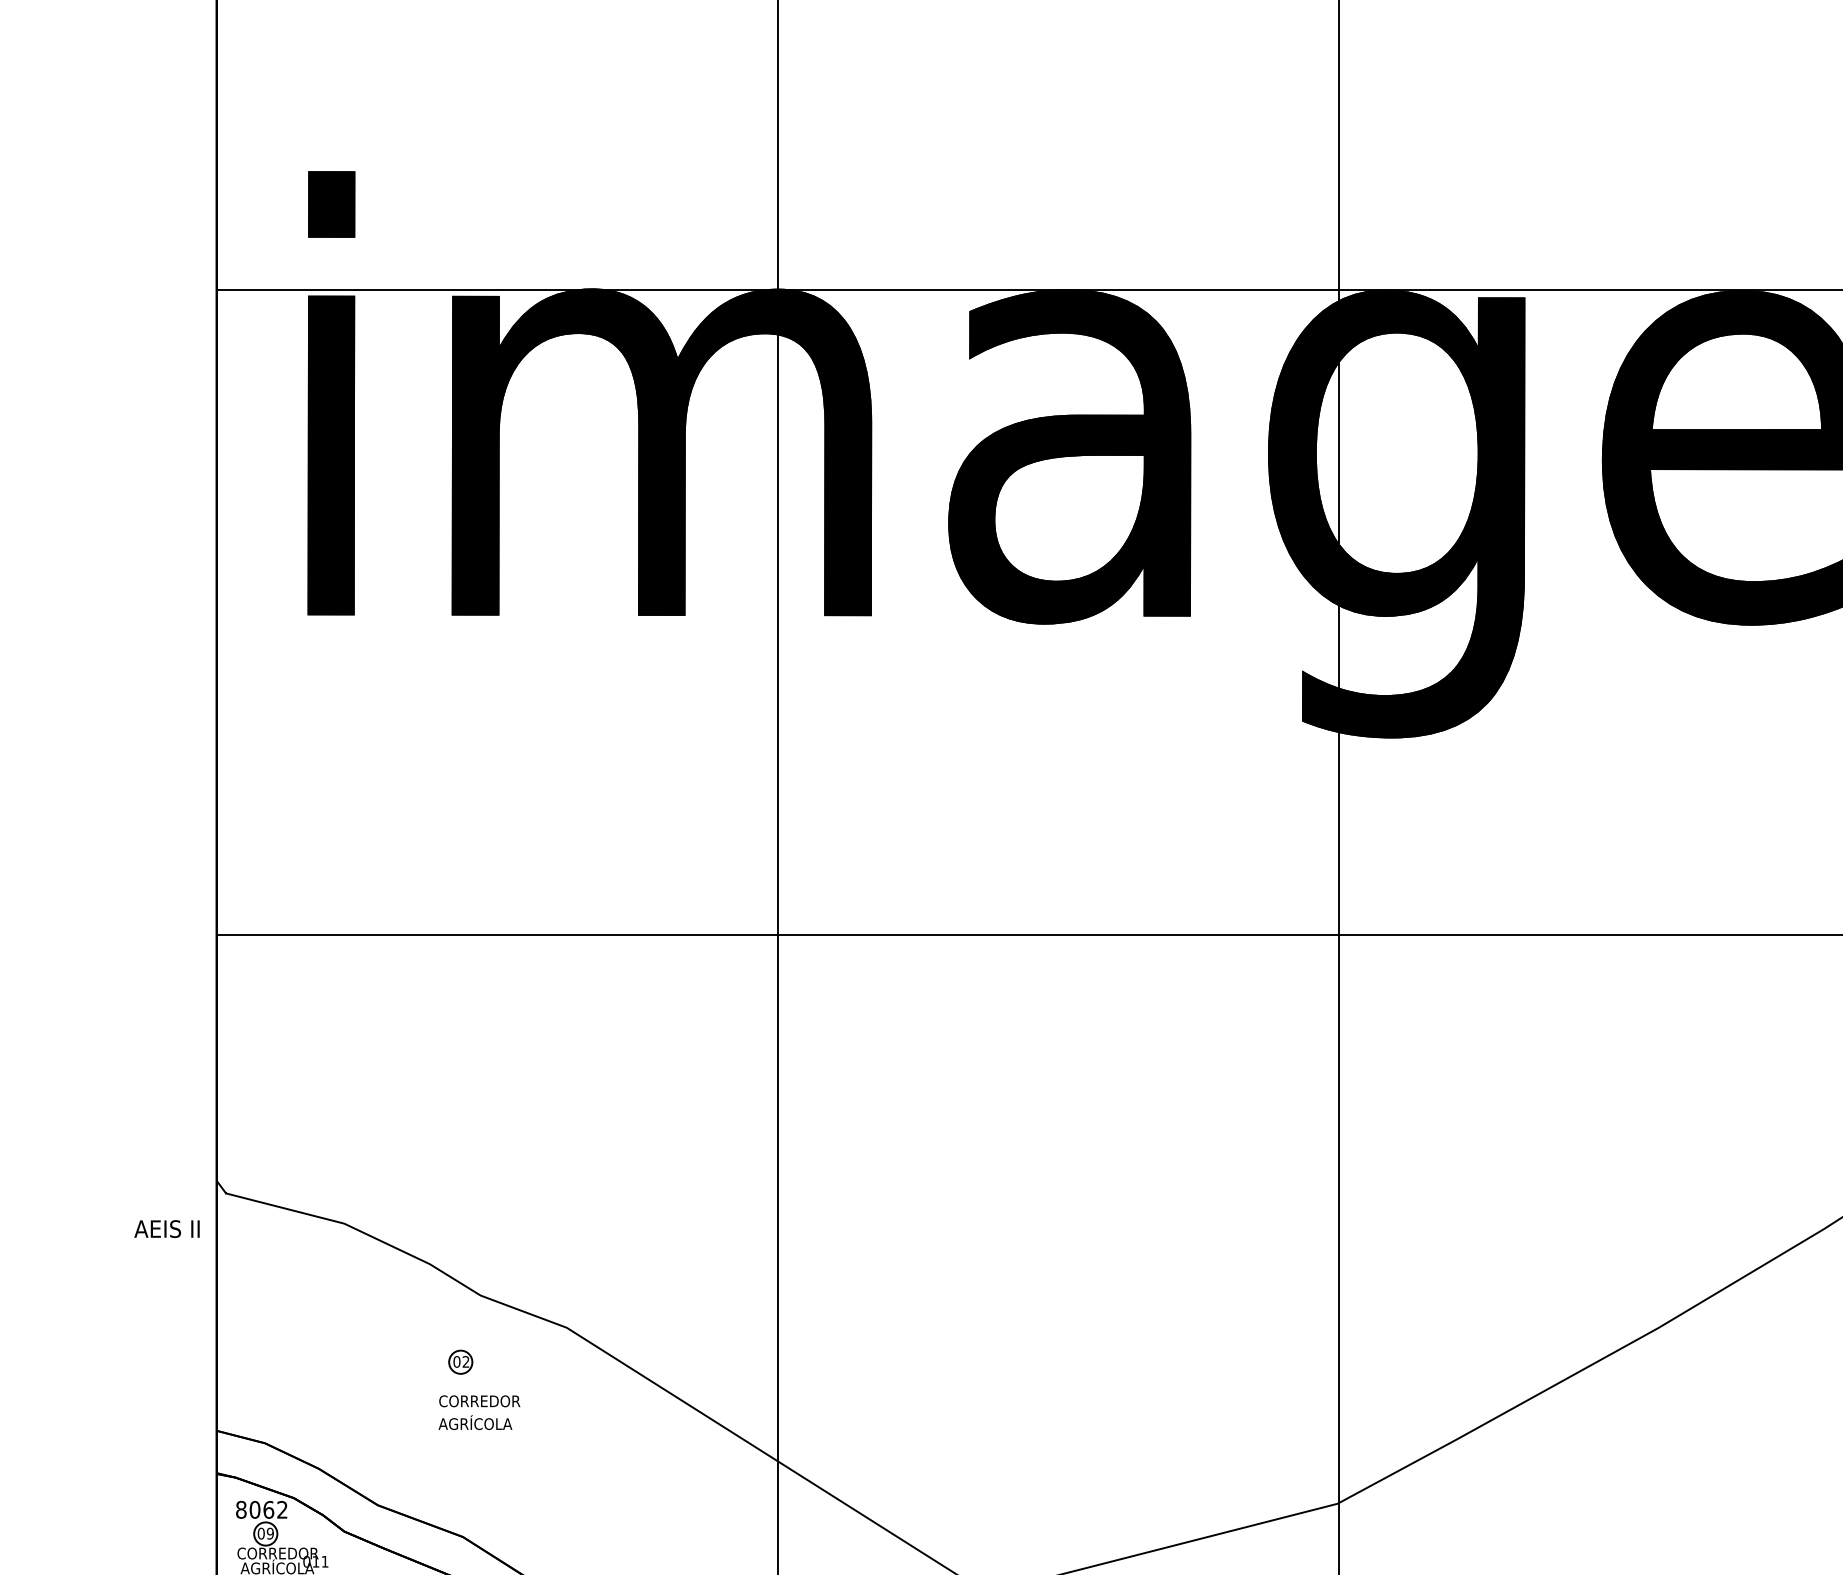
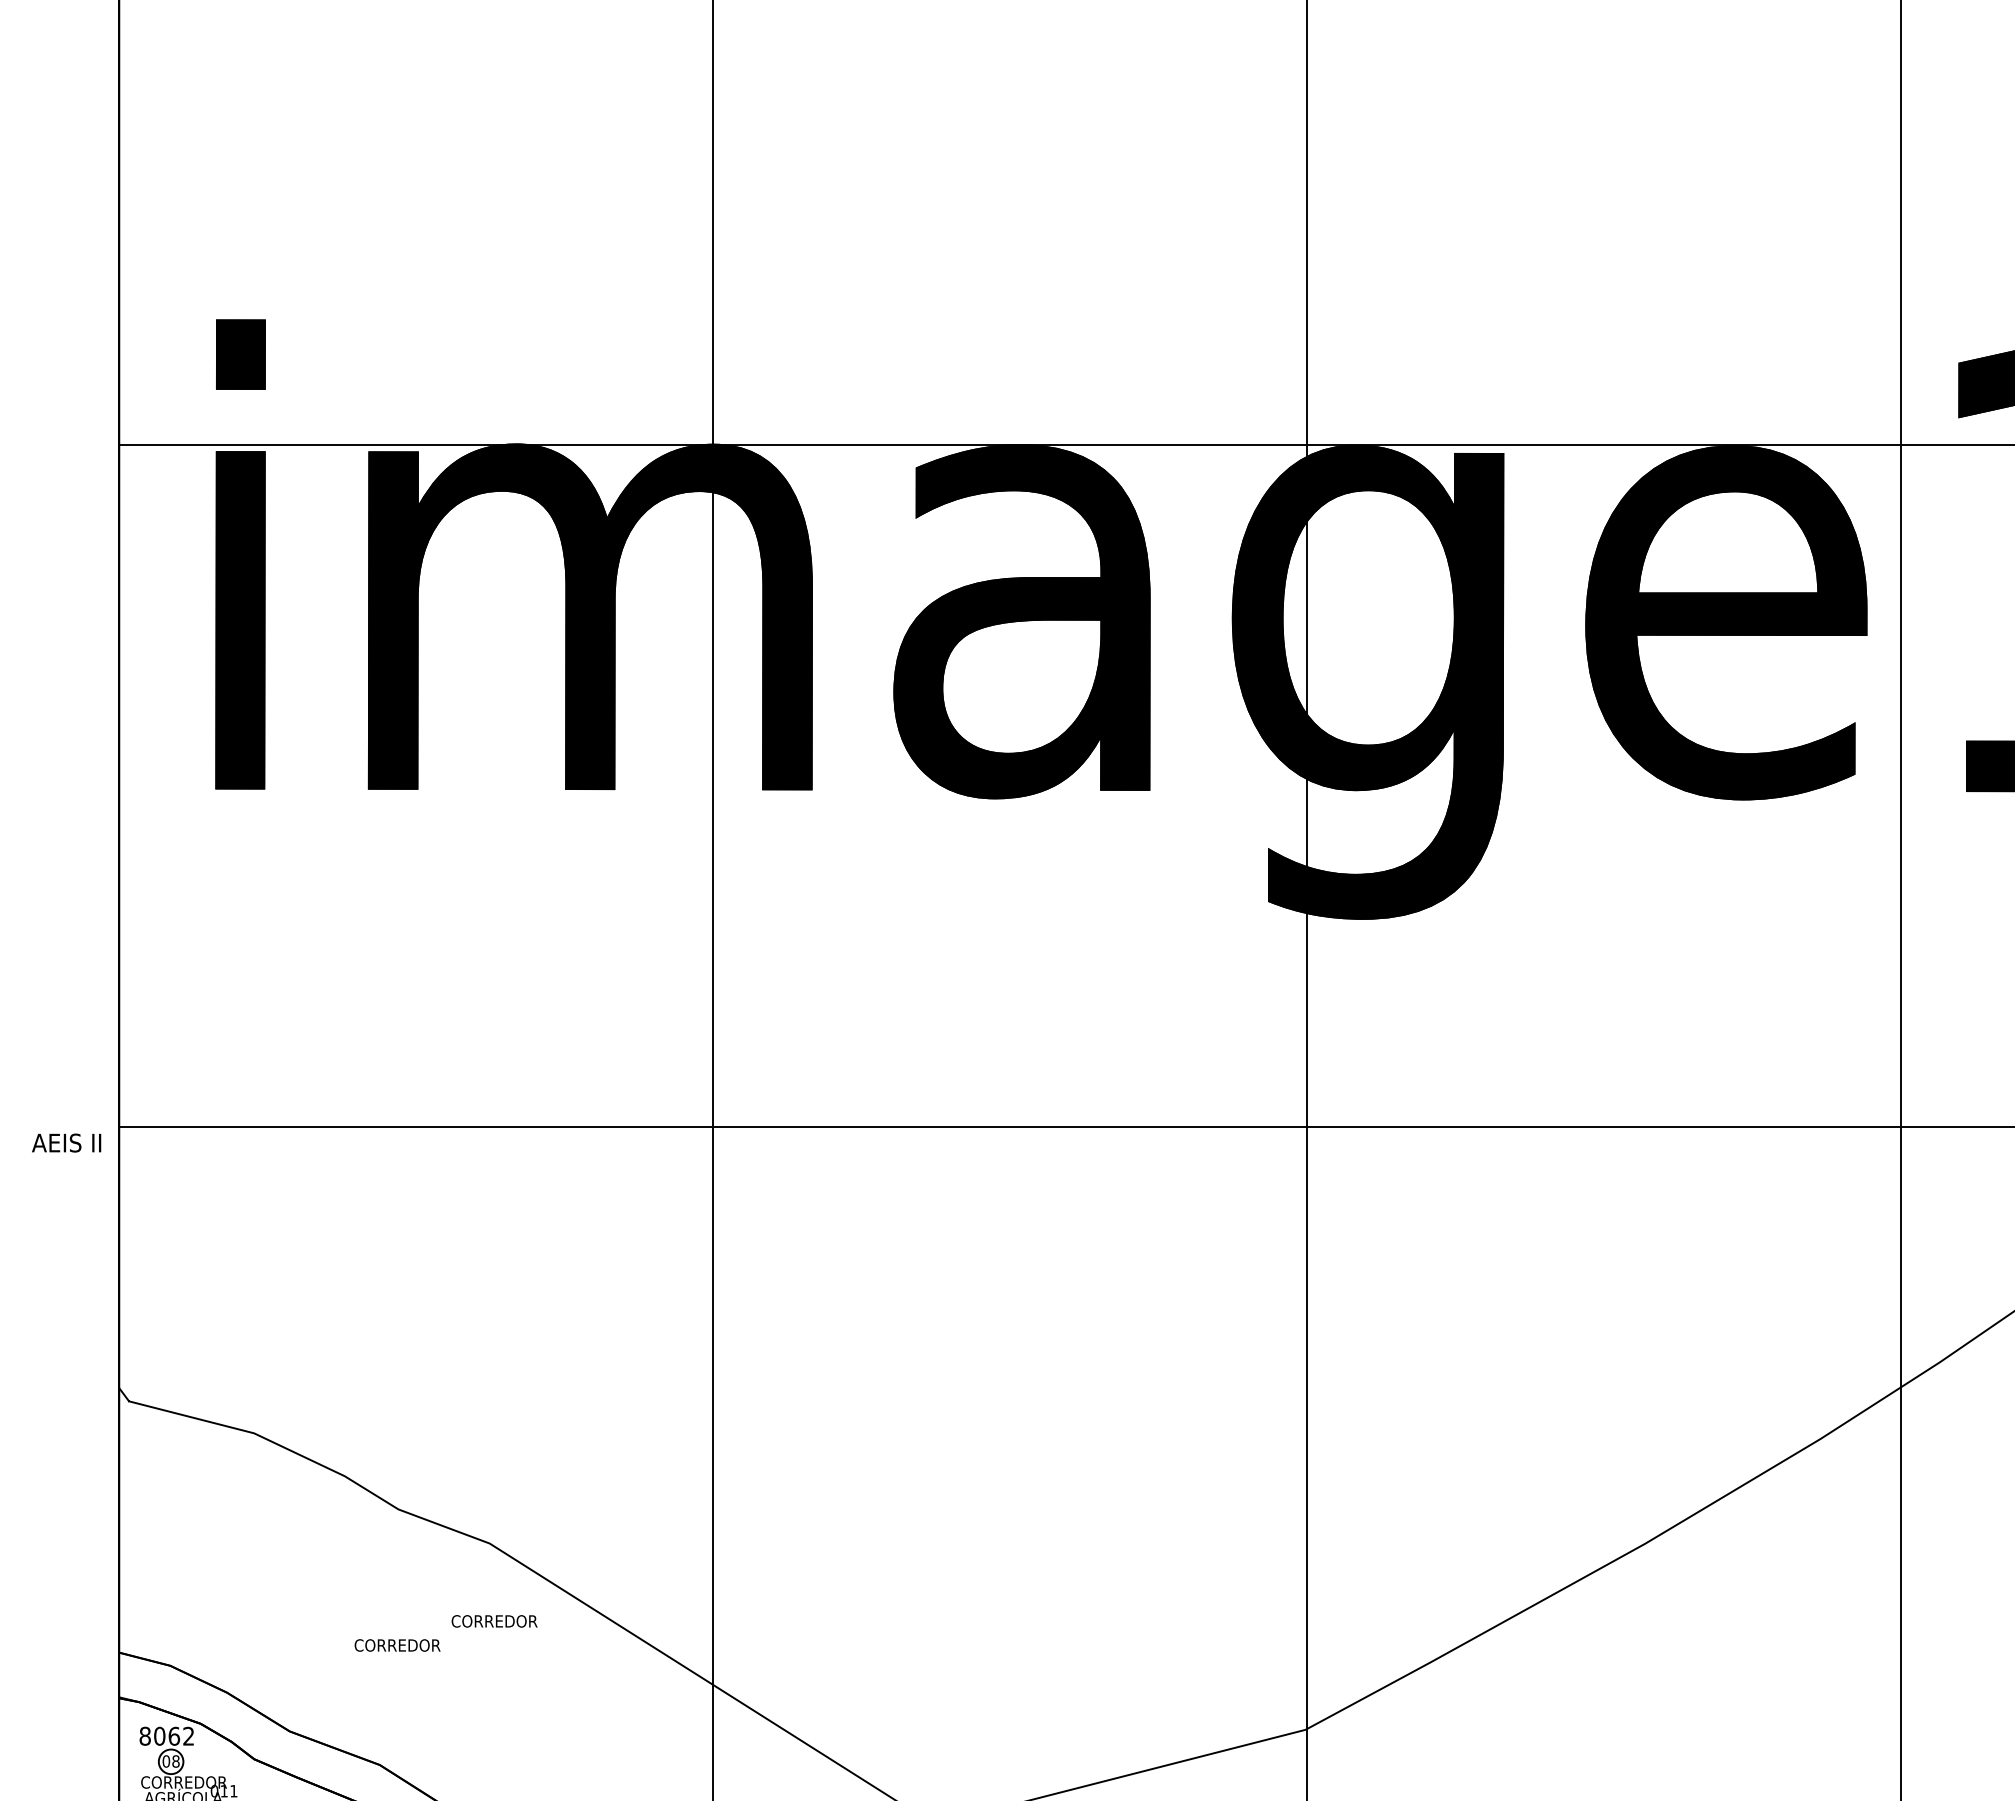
text: (166, 1228) -> (66, 1142), moved
part: (460, 1361) -> (377, 1579), removed
text: (479, 1401) -> (494, 1621), moved
text: (479, 1422) -> (397, 1643), AGRÍCOLA -> CORREDOR
text: (269, 1533) -> (175, 1761), 09 -> 08

